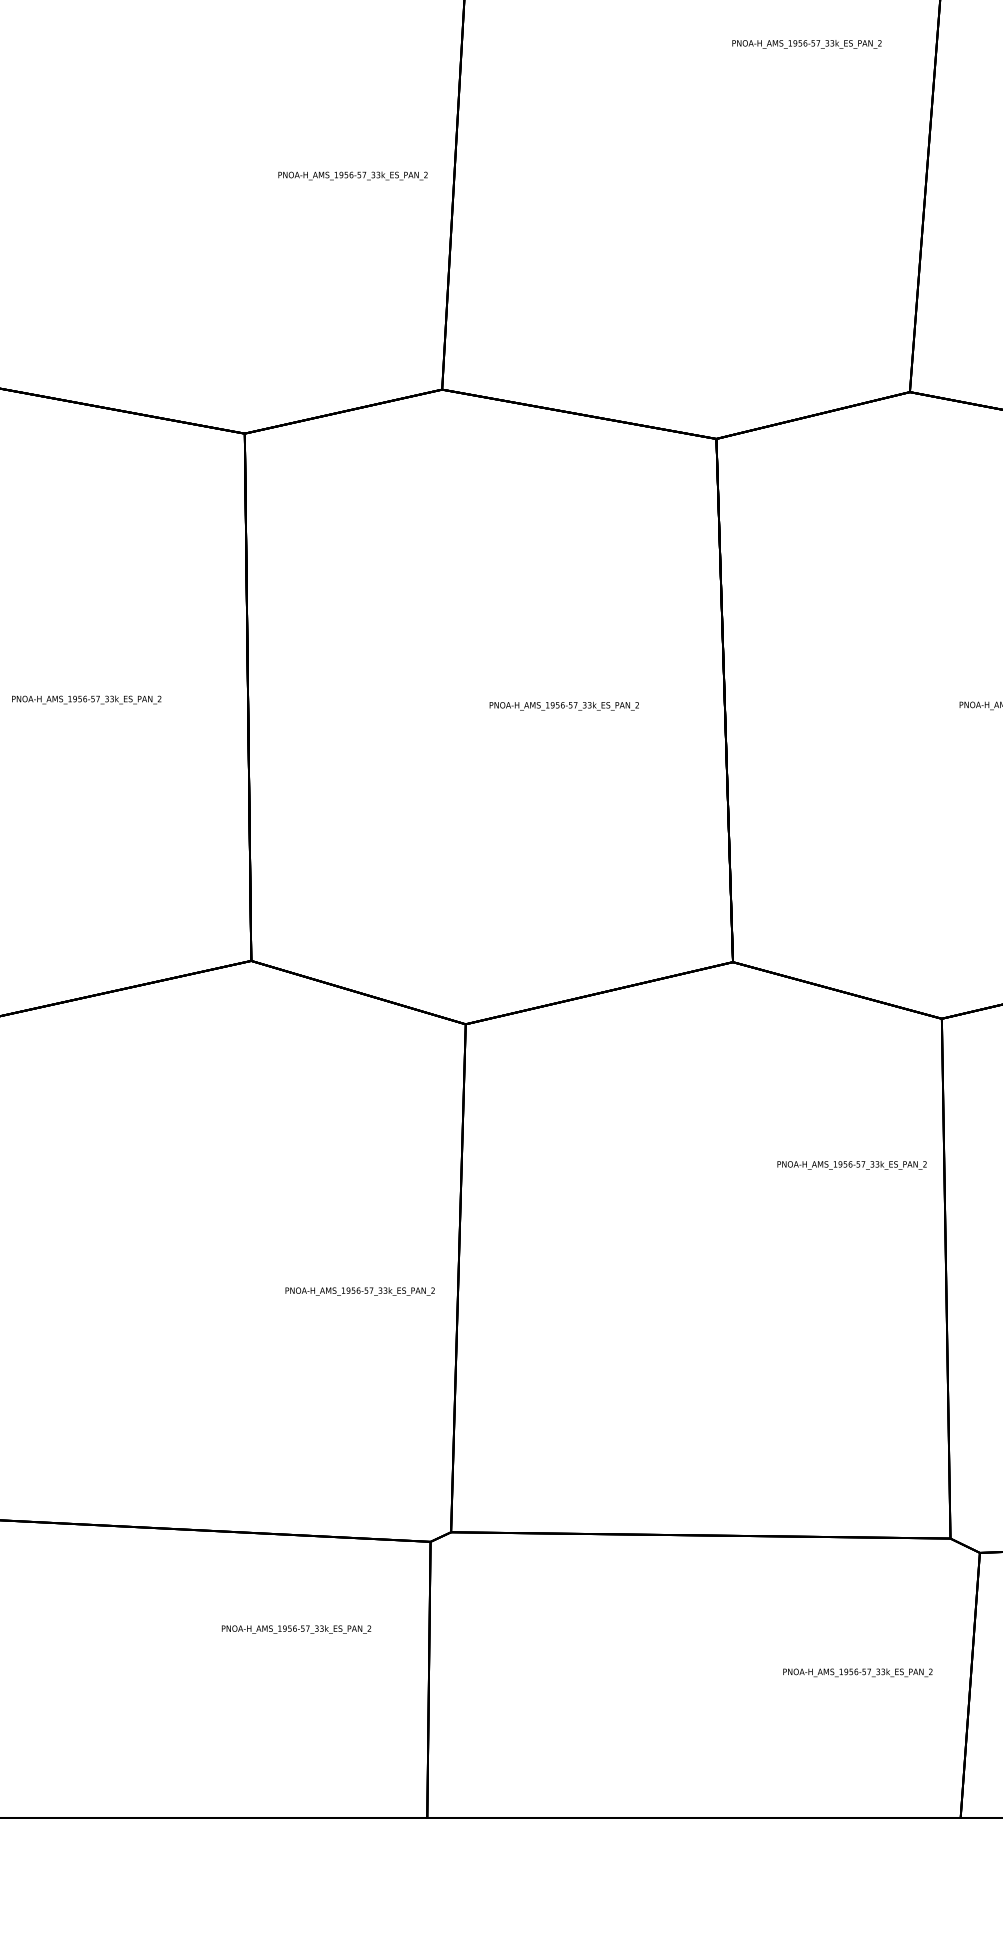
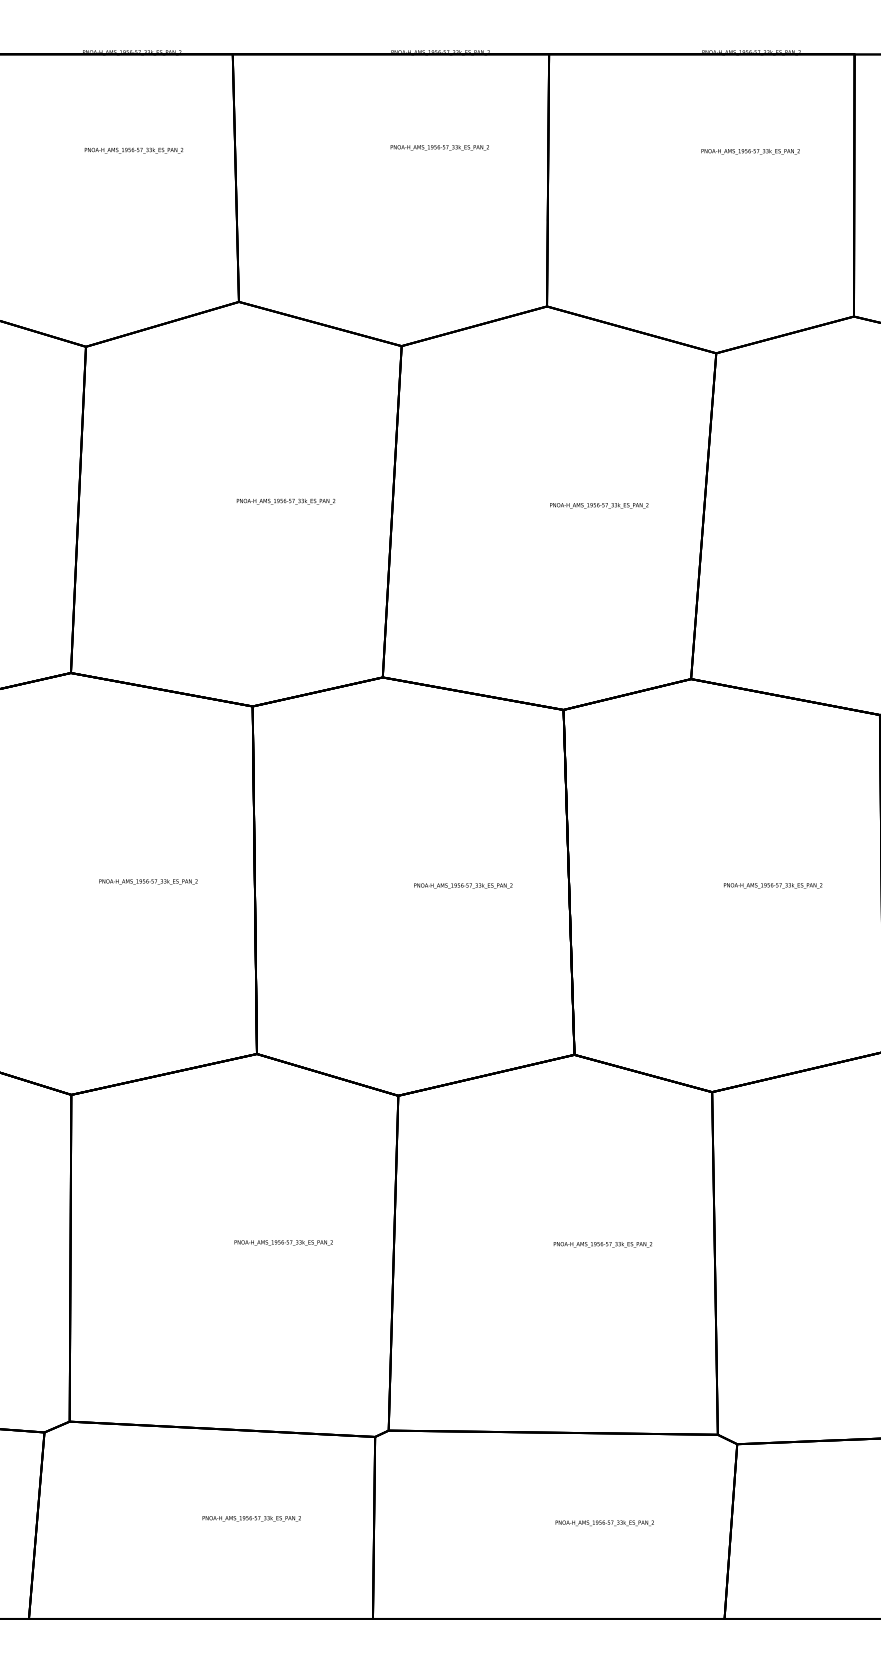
text: (807, 43) -> (599, 505), moved
text: (352, 175) -> (285, 501), moved
text: (851, 1164) -> (602, 1244), moved
text: (359, 1290) -> (283, 1242), moved
text: (296, 1629) -> (251, 1518), moved
text: (857, 1673) -> (604, 1523), moved

